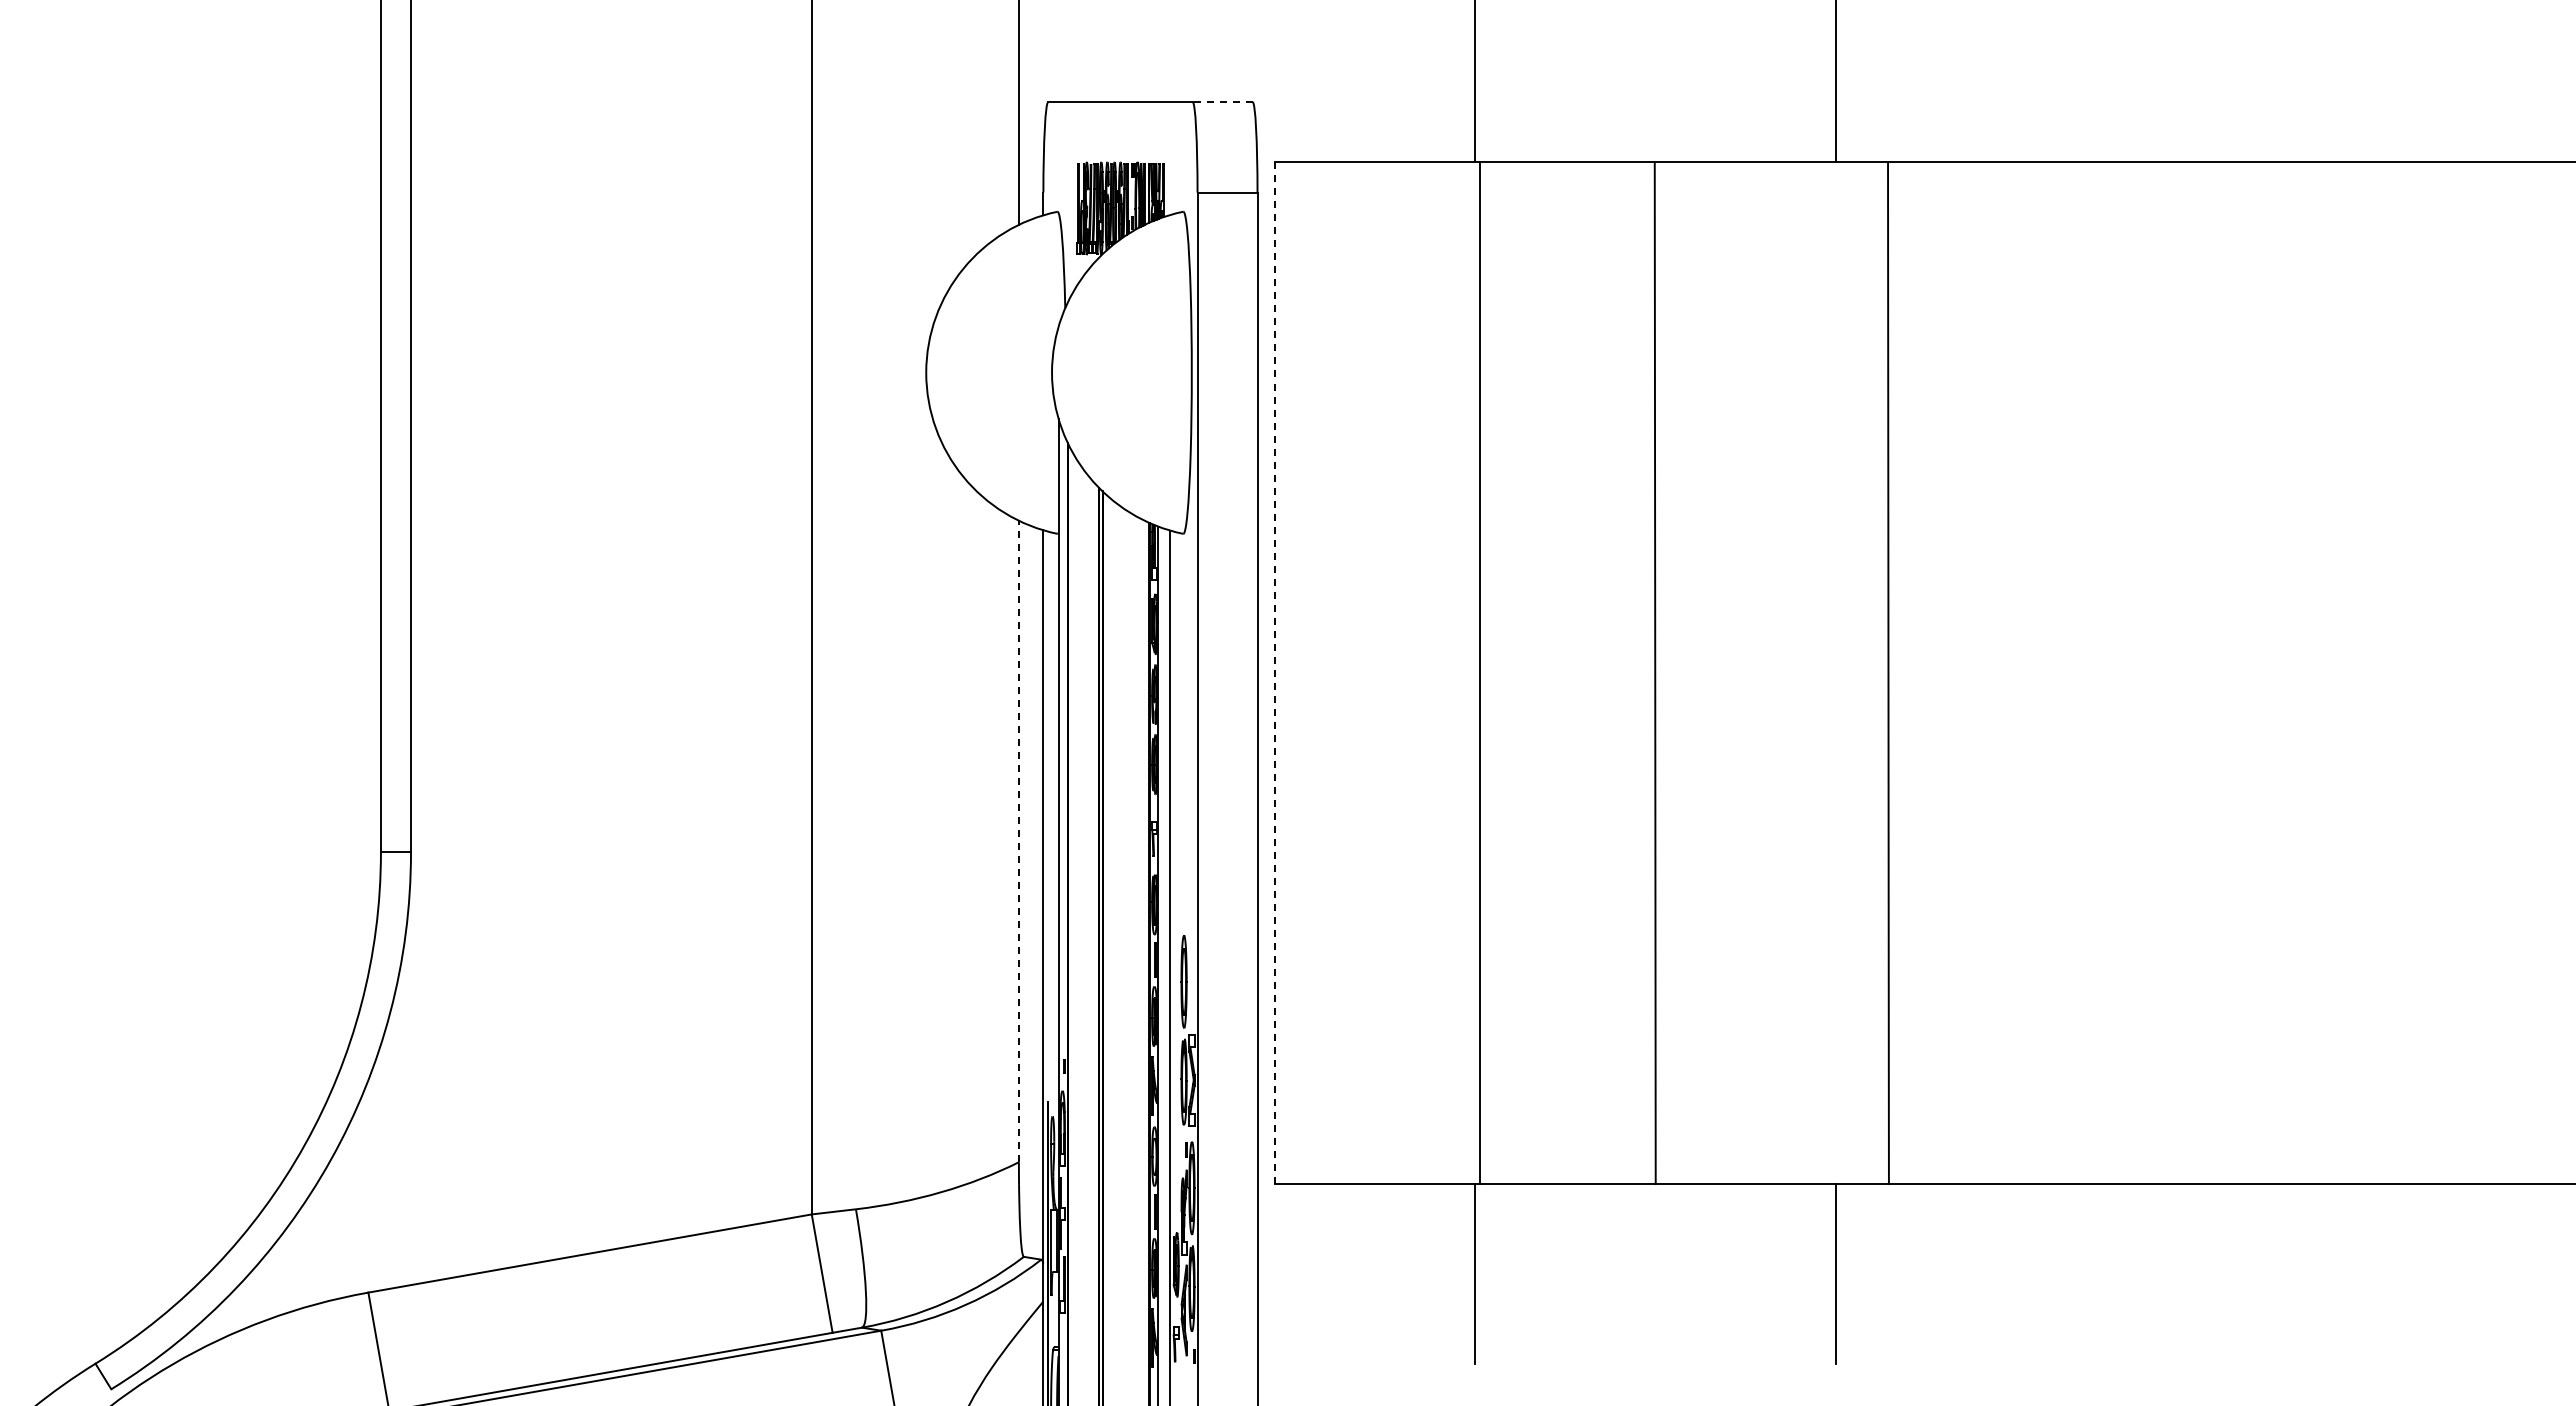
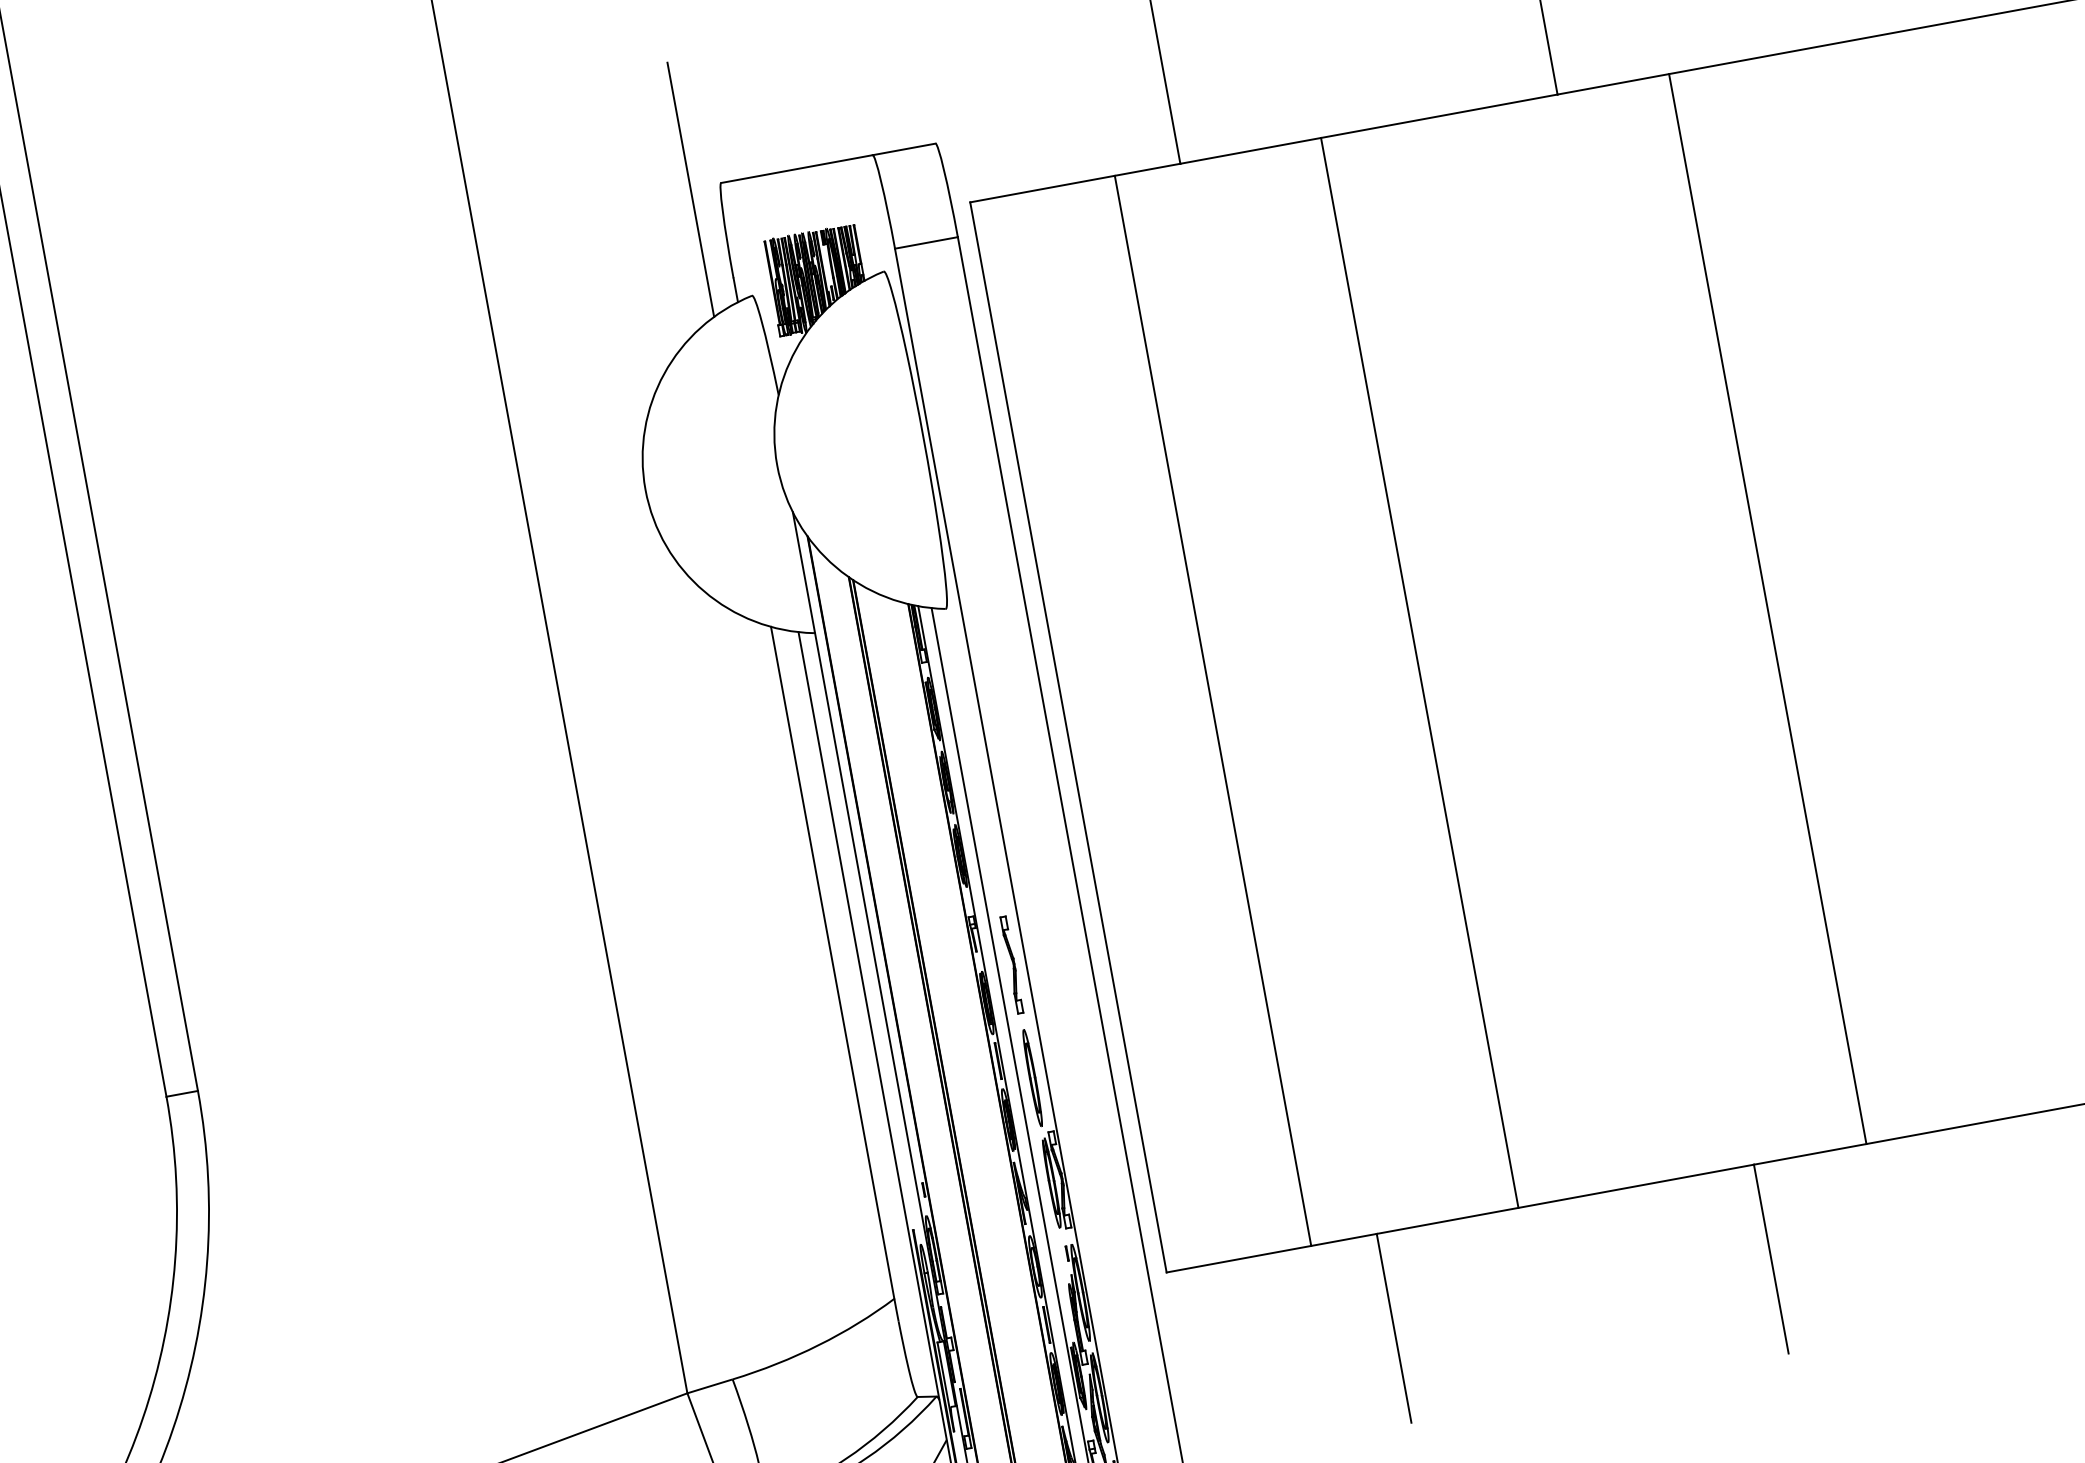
line: (1222, 102) -> (903, 149), dashed -> solid
line: (1274, 673) -> (1068, 737), dashed -> solid
line: (1479, 673) -> (1212, 711), moved
line: (1654, 673) -> (1419, 673), moved
line: (1888, 673) -> (1767, 609), moved
line: (1018, 841) -> (832, 962), dashed -> solid
part: (1183, 873) -> (1011, 964), added

